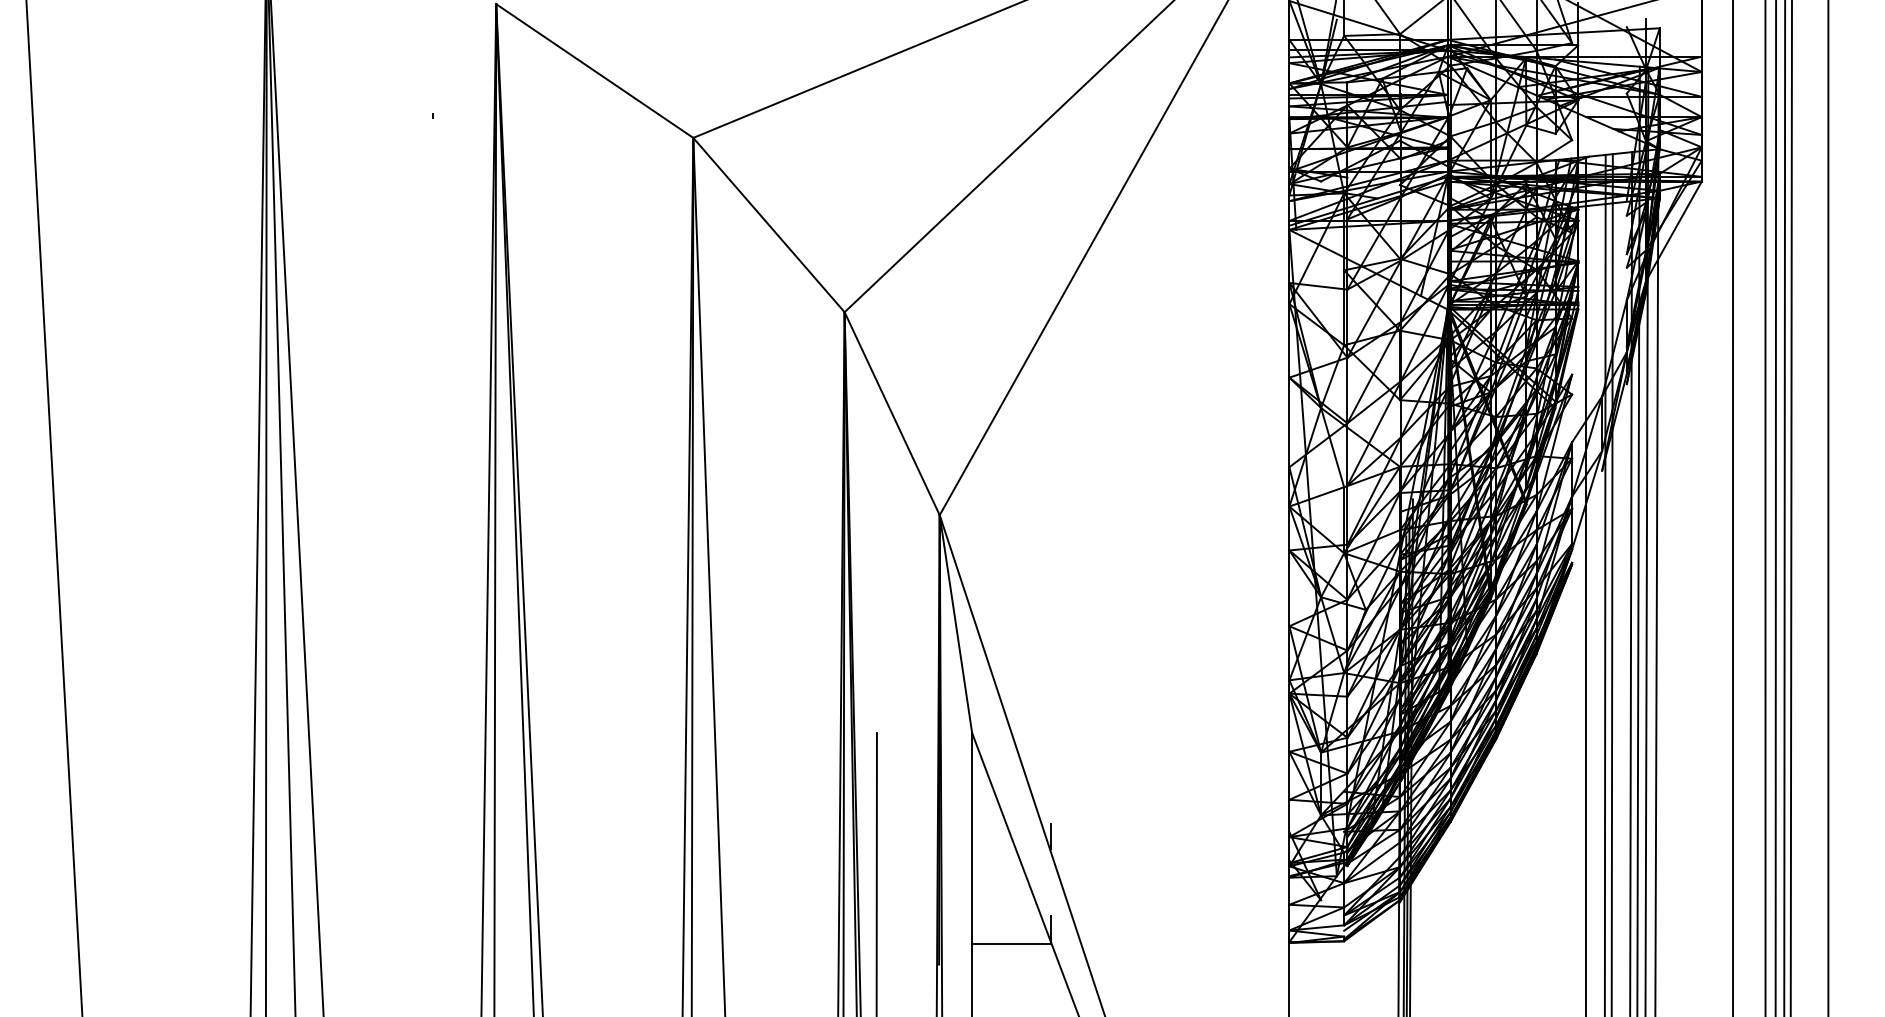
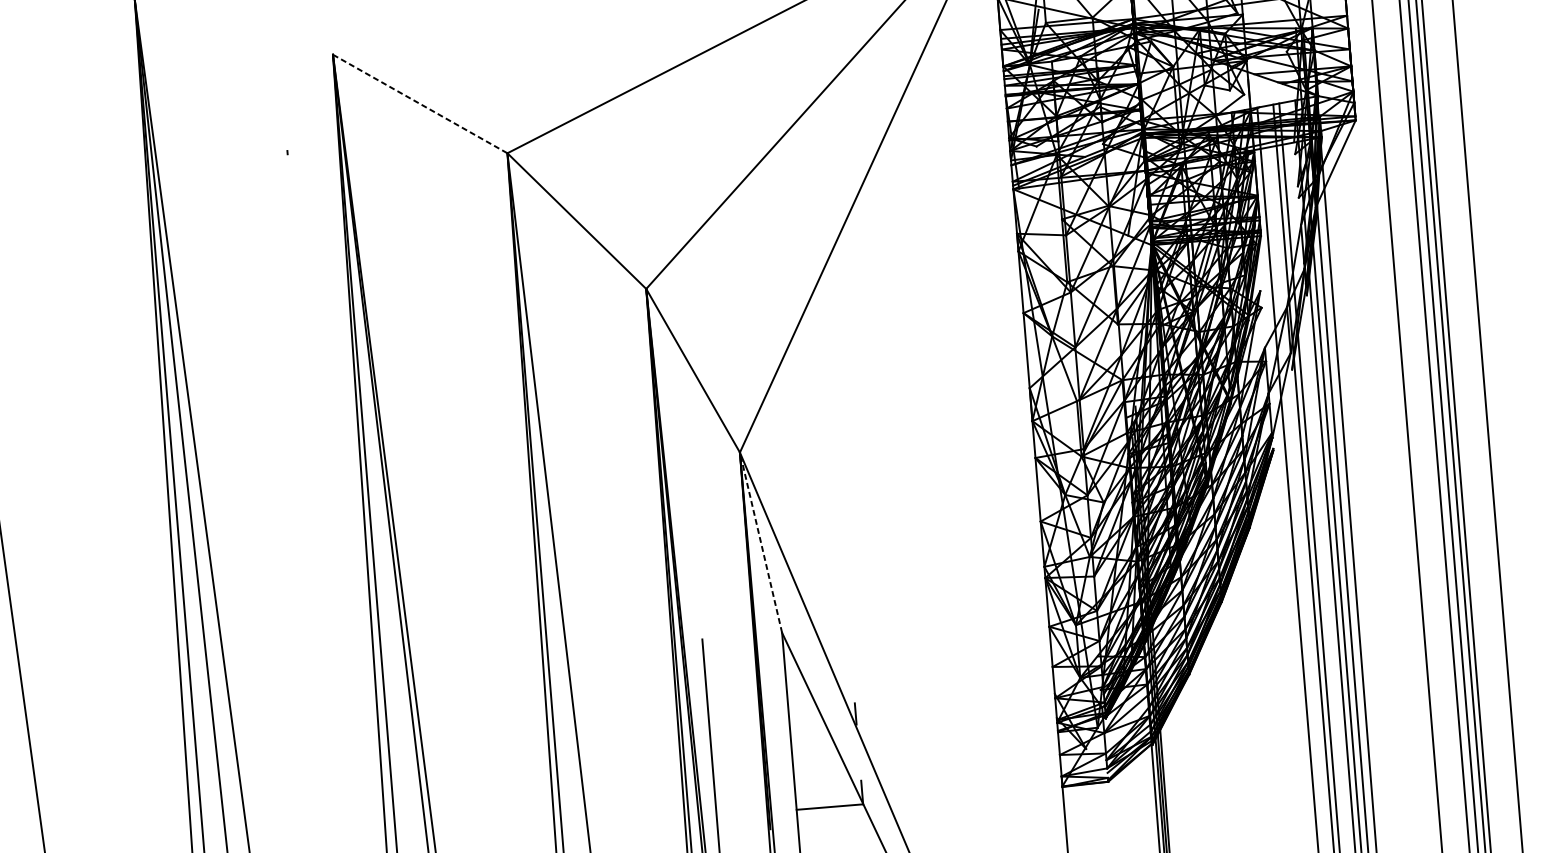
line: (595, 71) -> (420, 104), solid -> dashed
line: (955, 623) -> (760, 542), solid -> dashed

